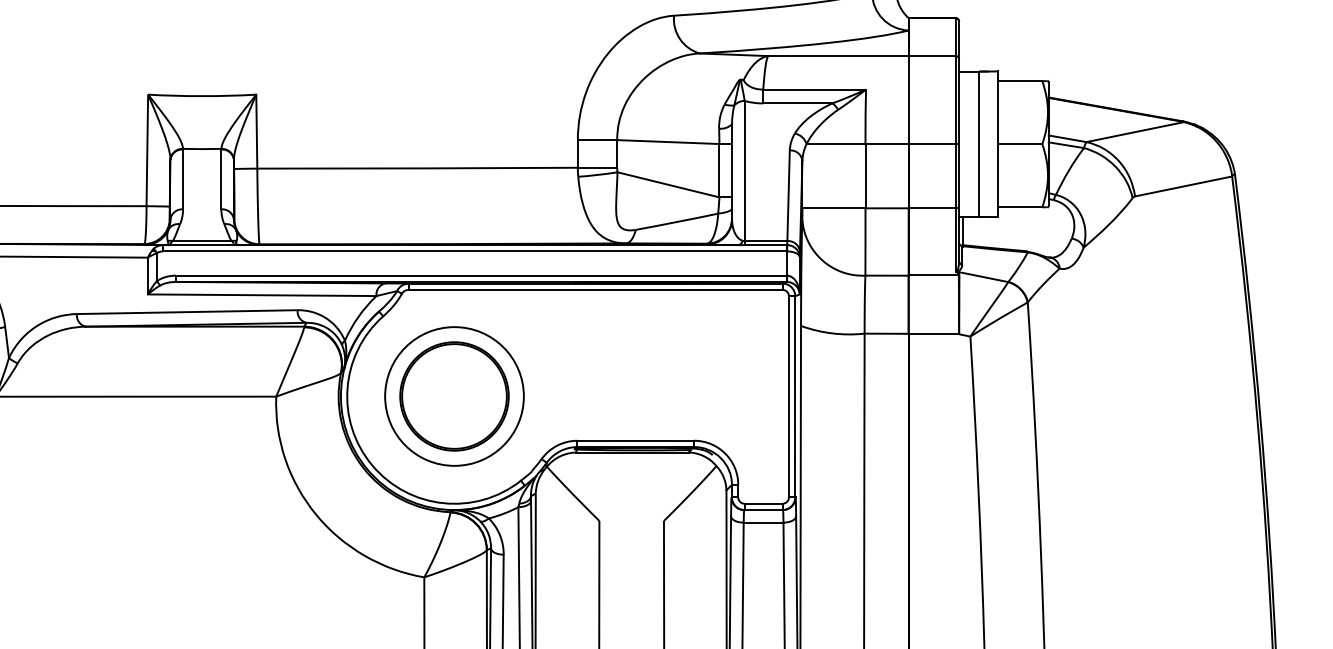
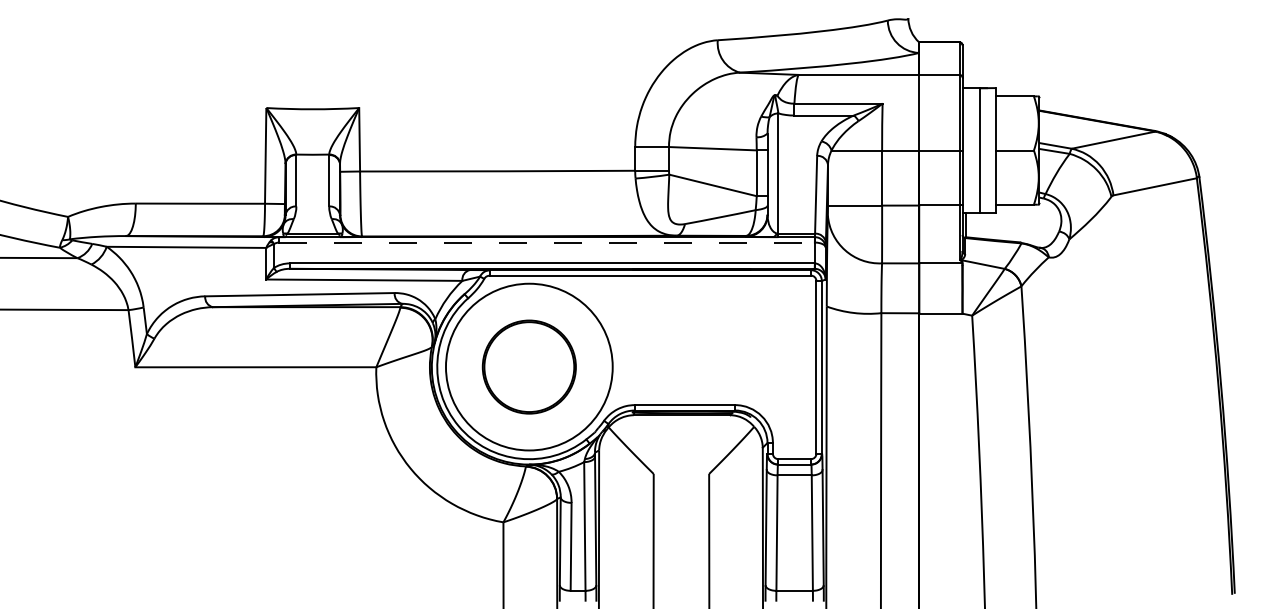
line: (475, 251) -> (547, 242), solid -> dashed
circle: (453, 395) -> (528, 366), size x1.4

